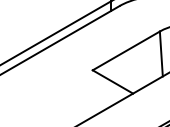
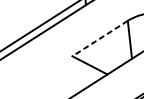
line: (126, 50) -> (100, 38), solid -> dashed

